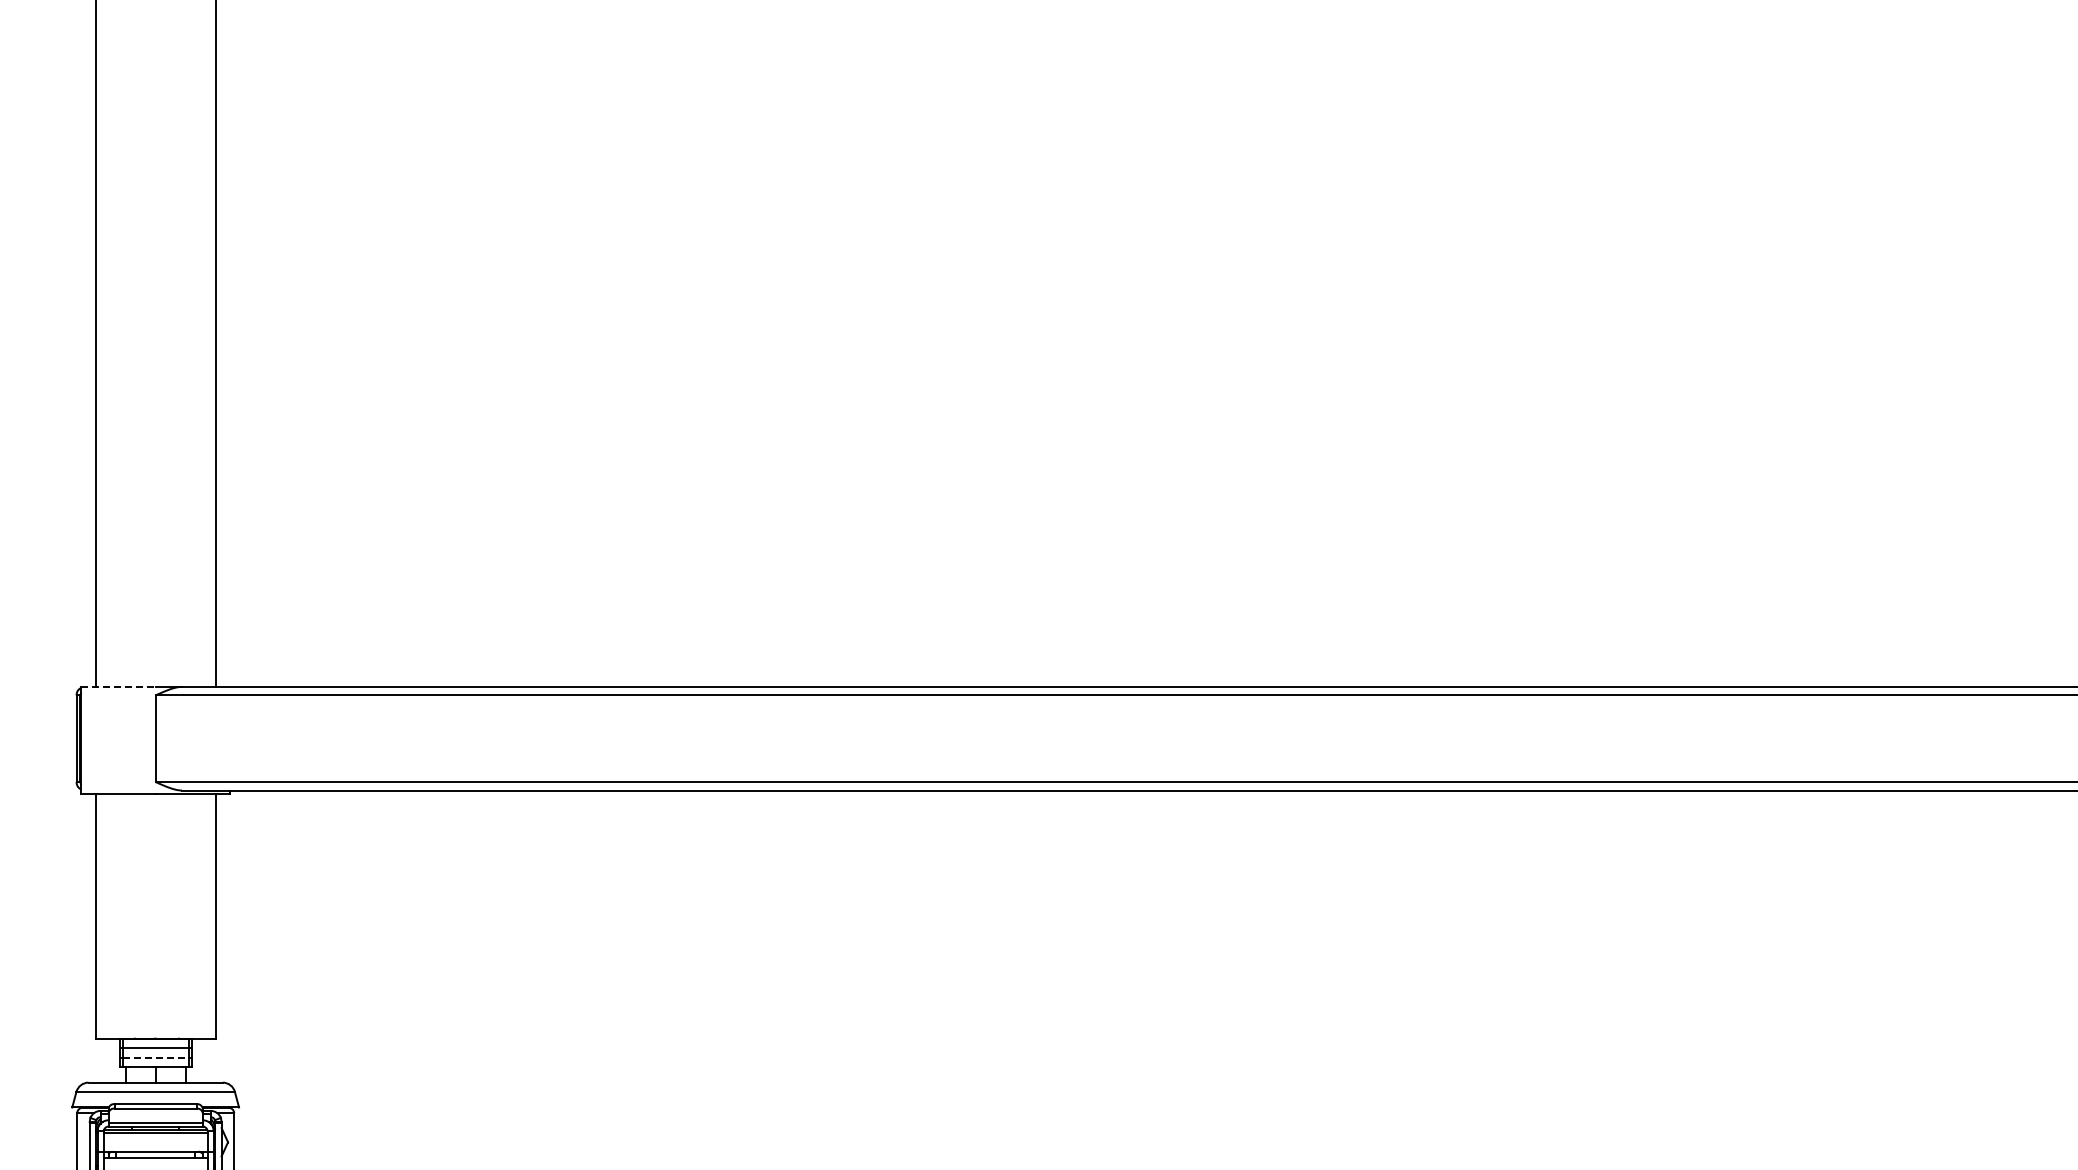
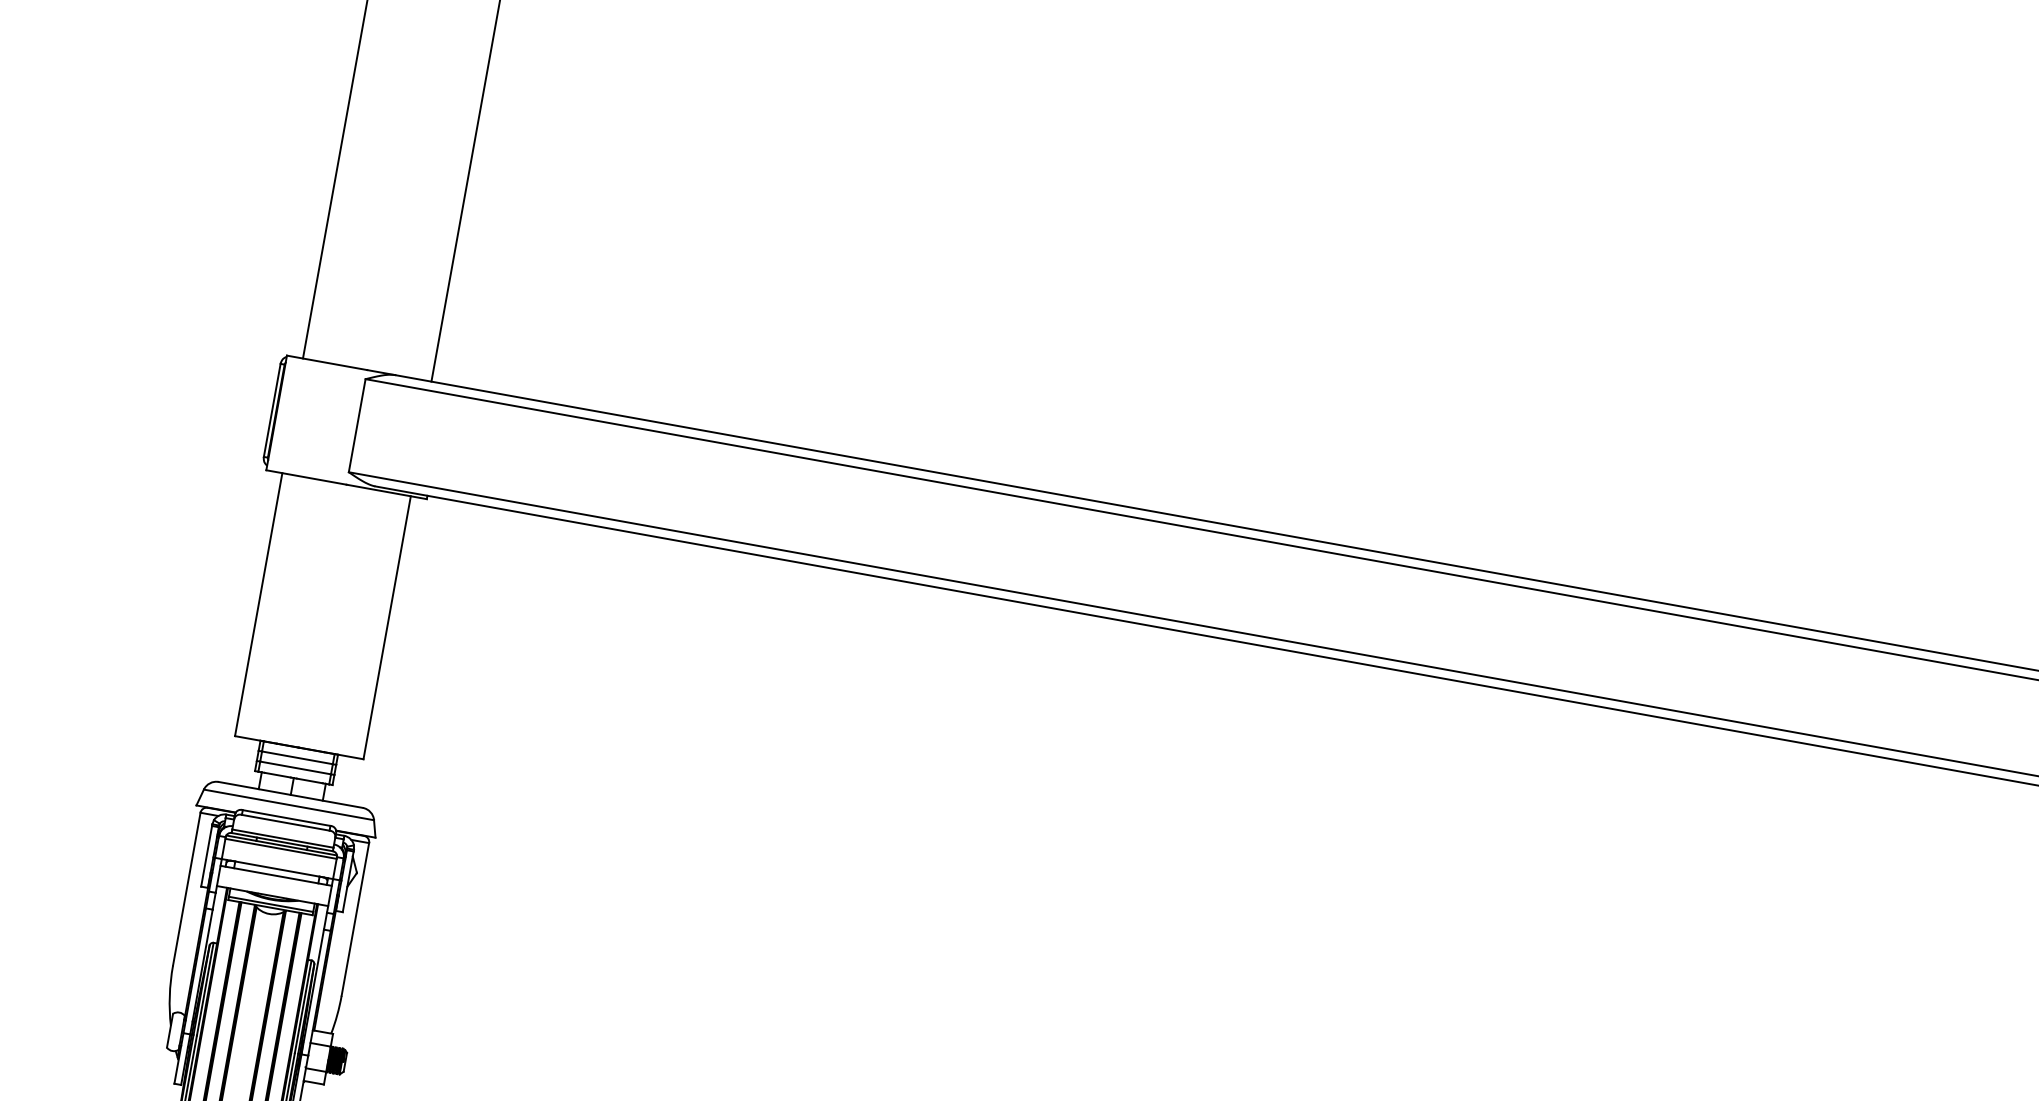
line: (118, 686) -> (327, 362), dashed -> solid
line: (155, 1057) -> (295, 767), dashed -> solid

